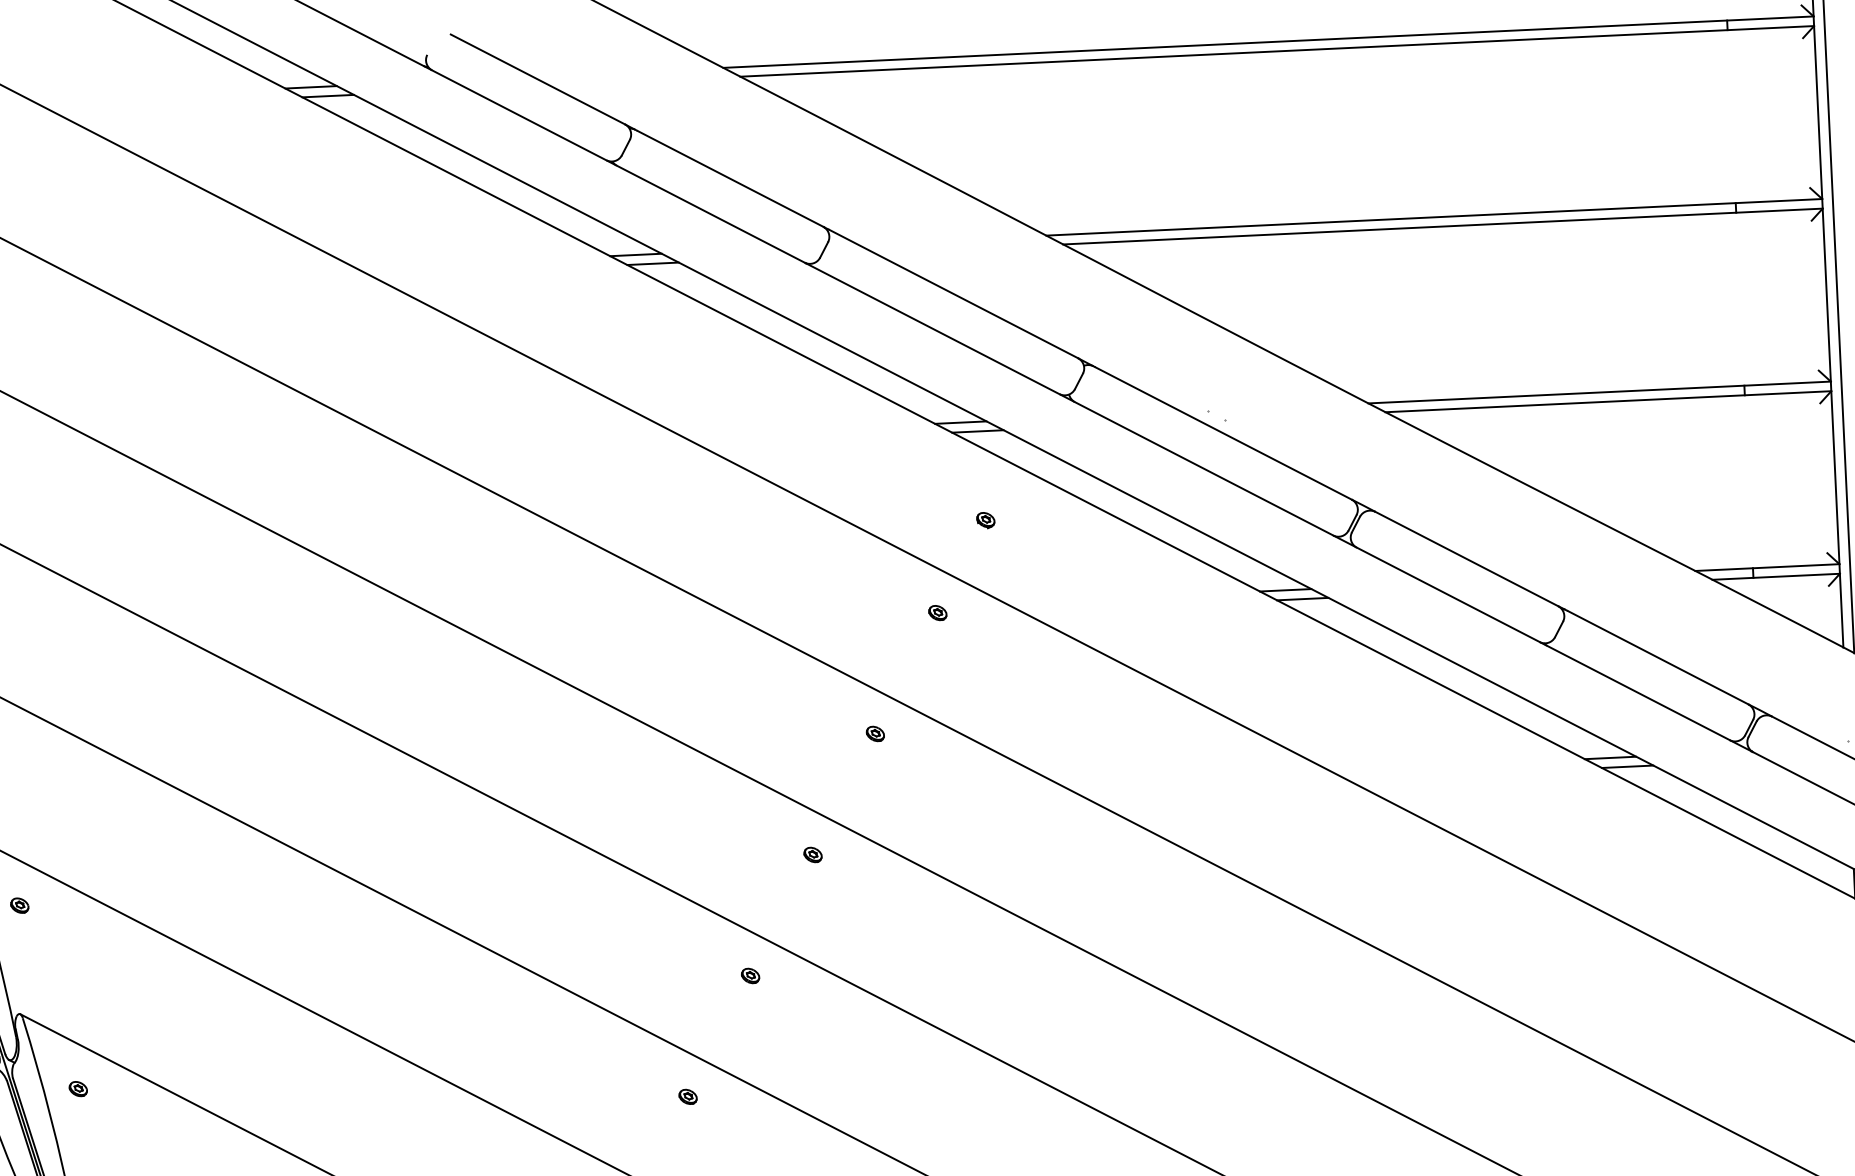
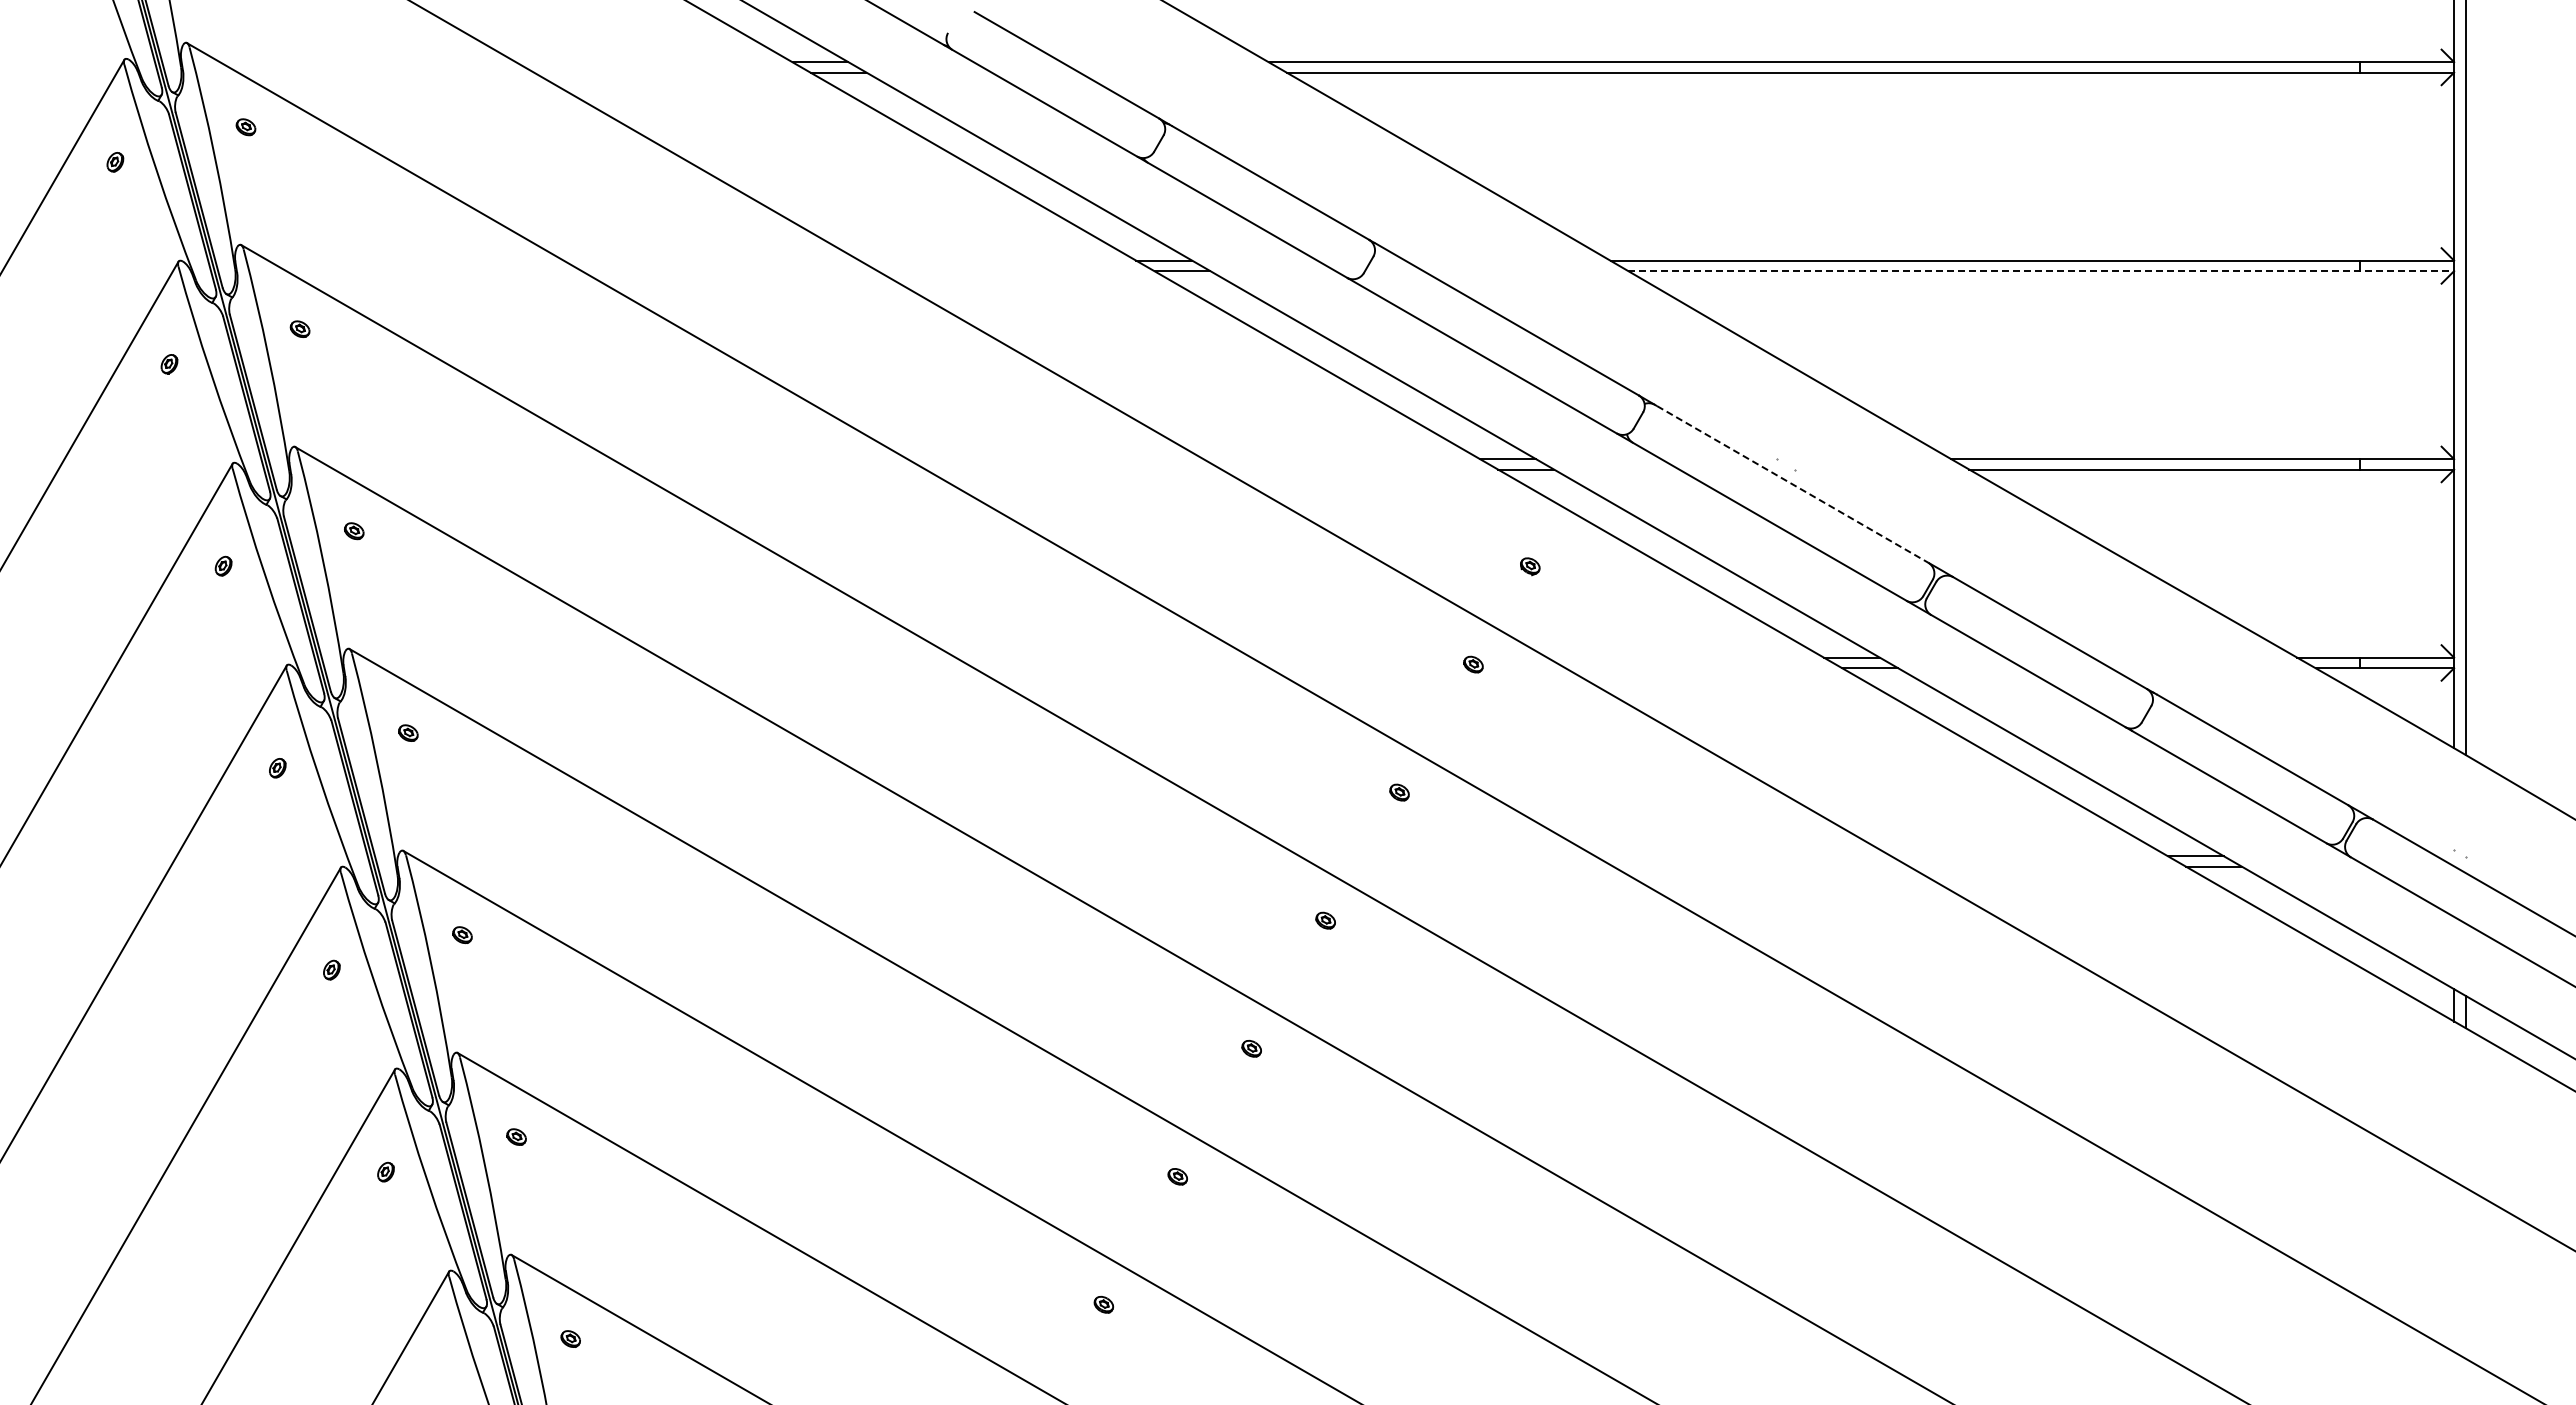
line: (1443, 226) -> (2041, 271), solid -> dashed
line: (1224, 433) -> (1793, 484), solid -> dashed

